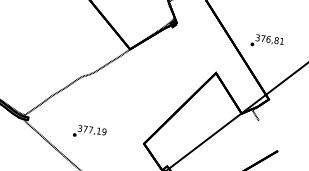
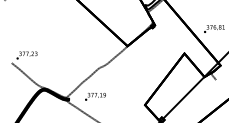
text: (89, 132) -> (95, 96), moved

